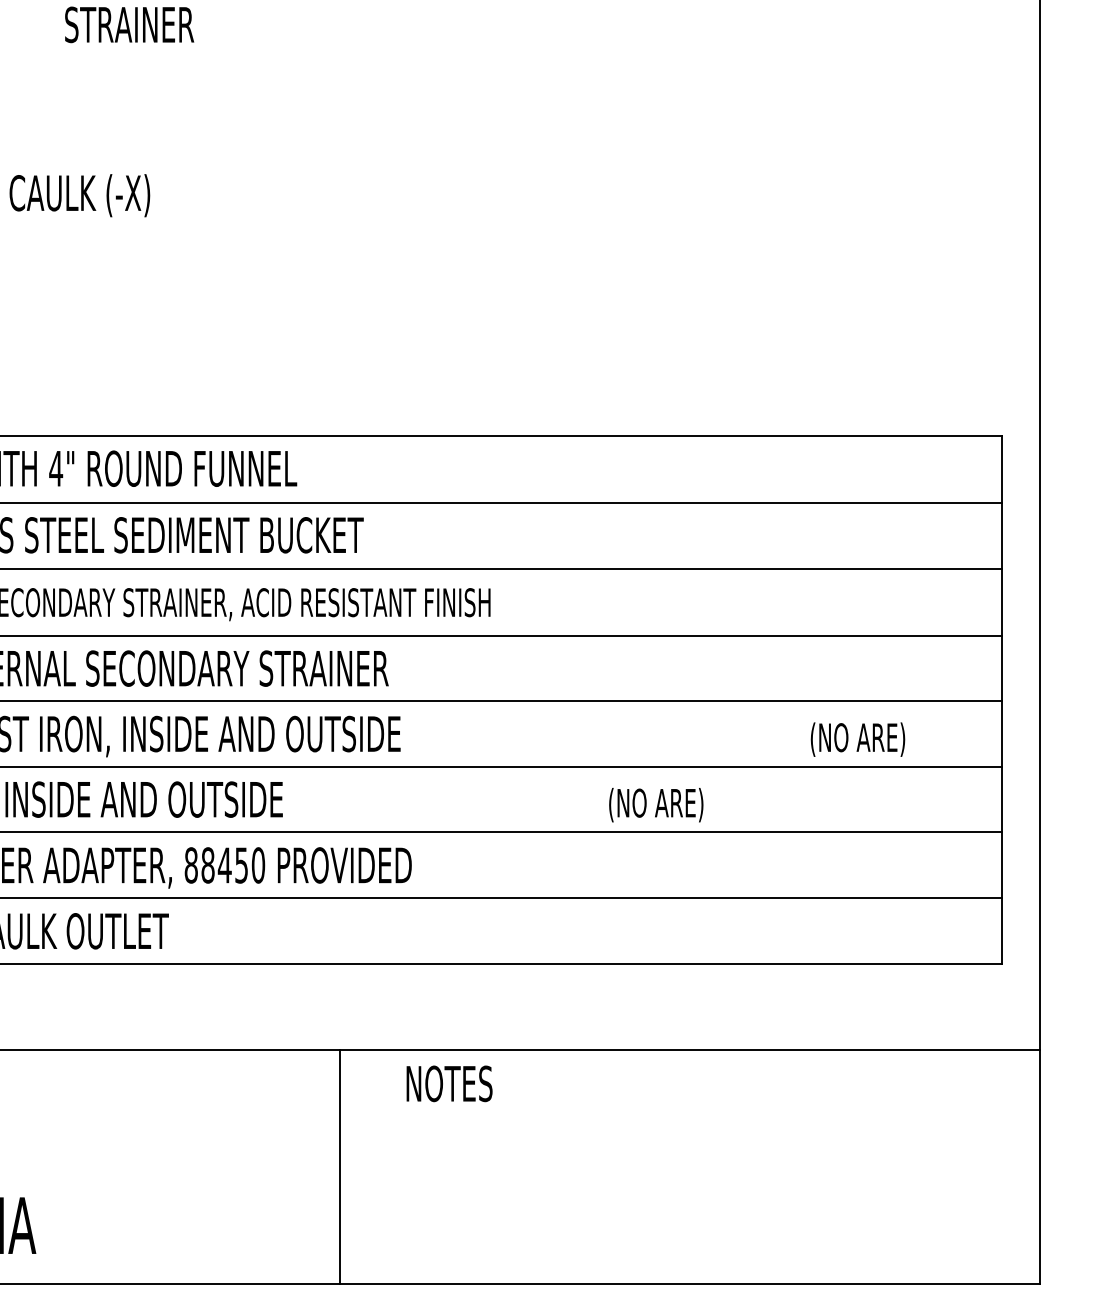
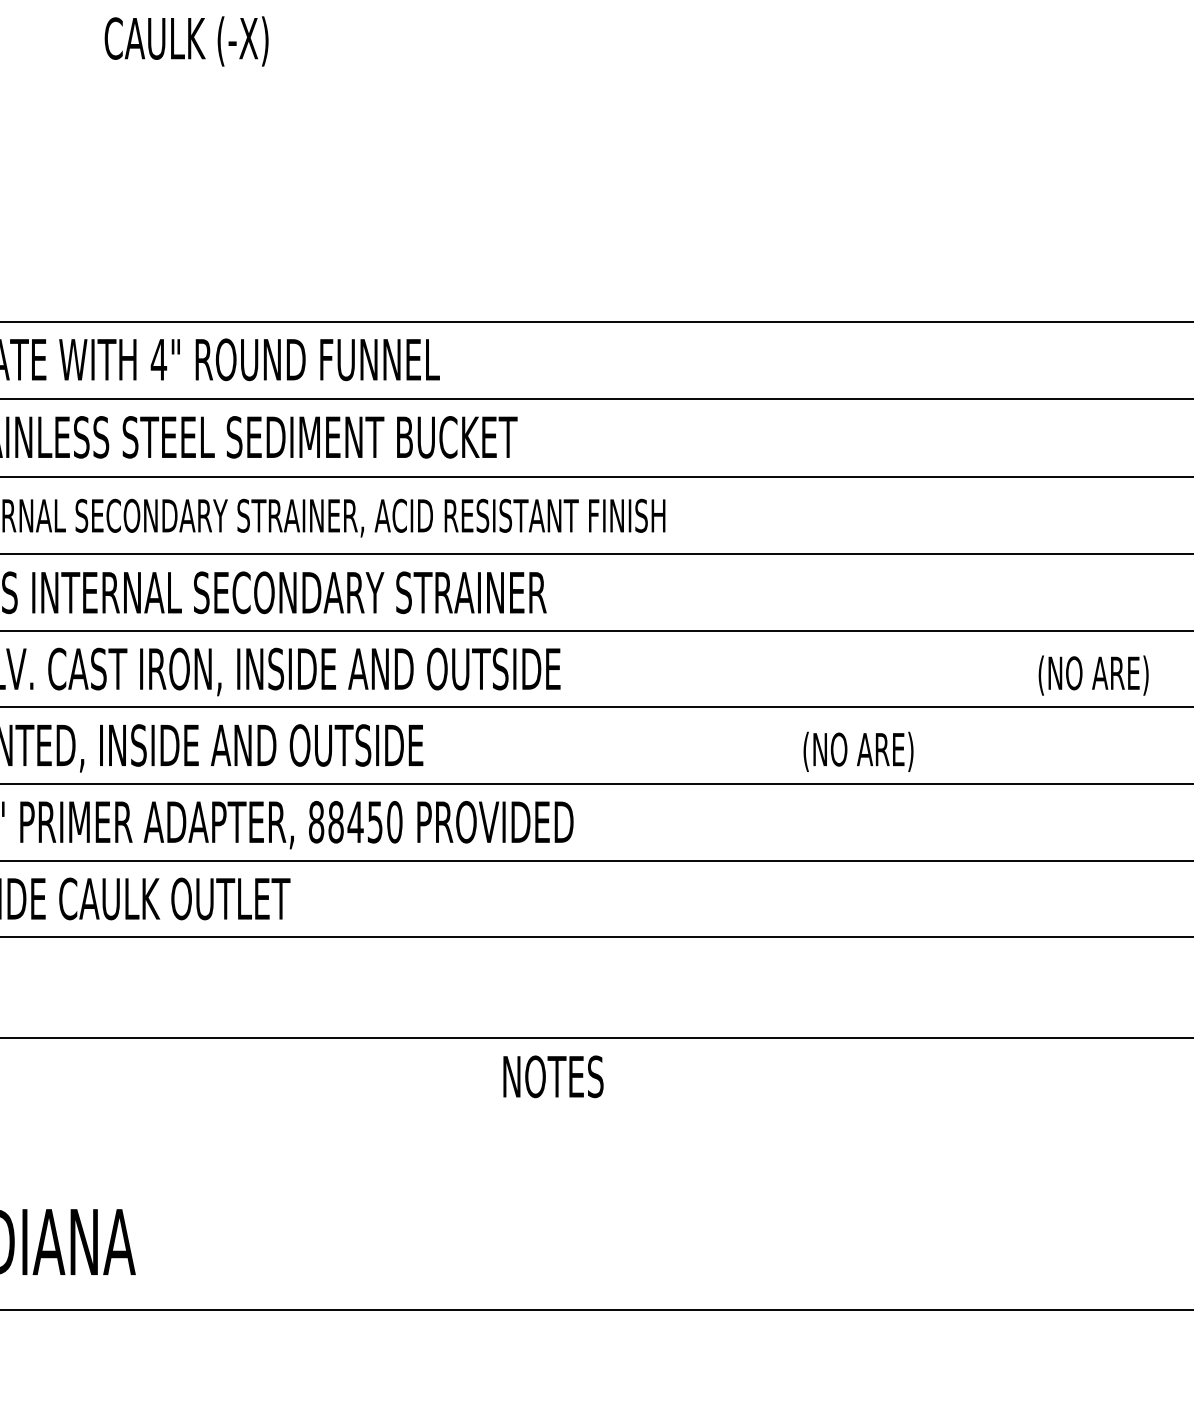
text: (449, 1083) -> (553, 1076), moved
line: (339, 1166) -> (489, 1173), removed

